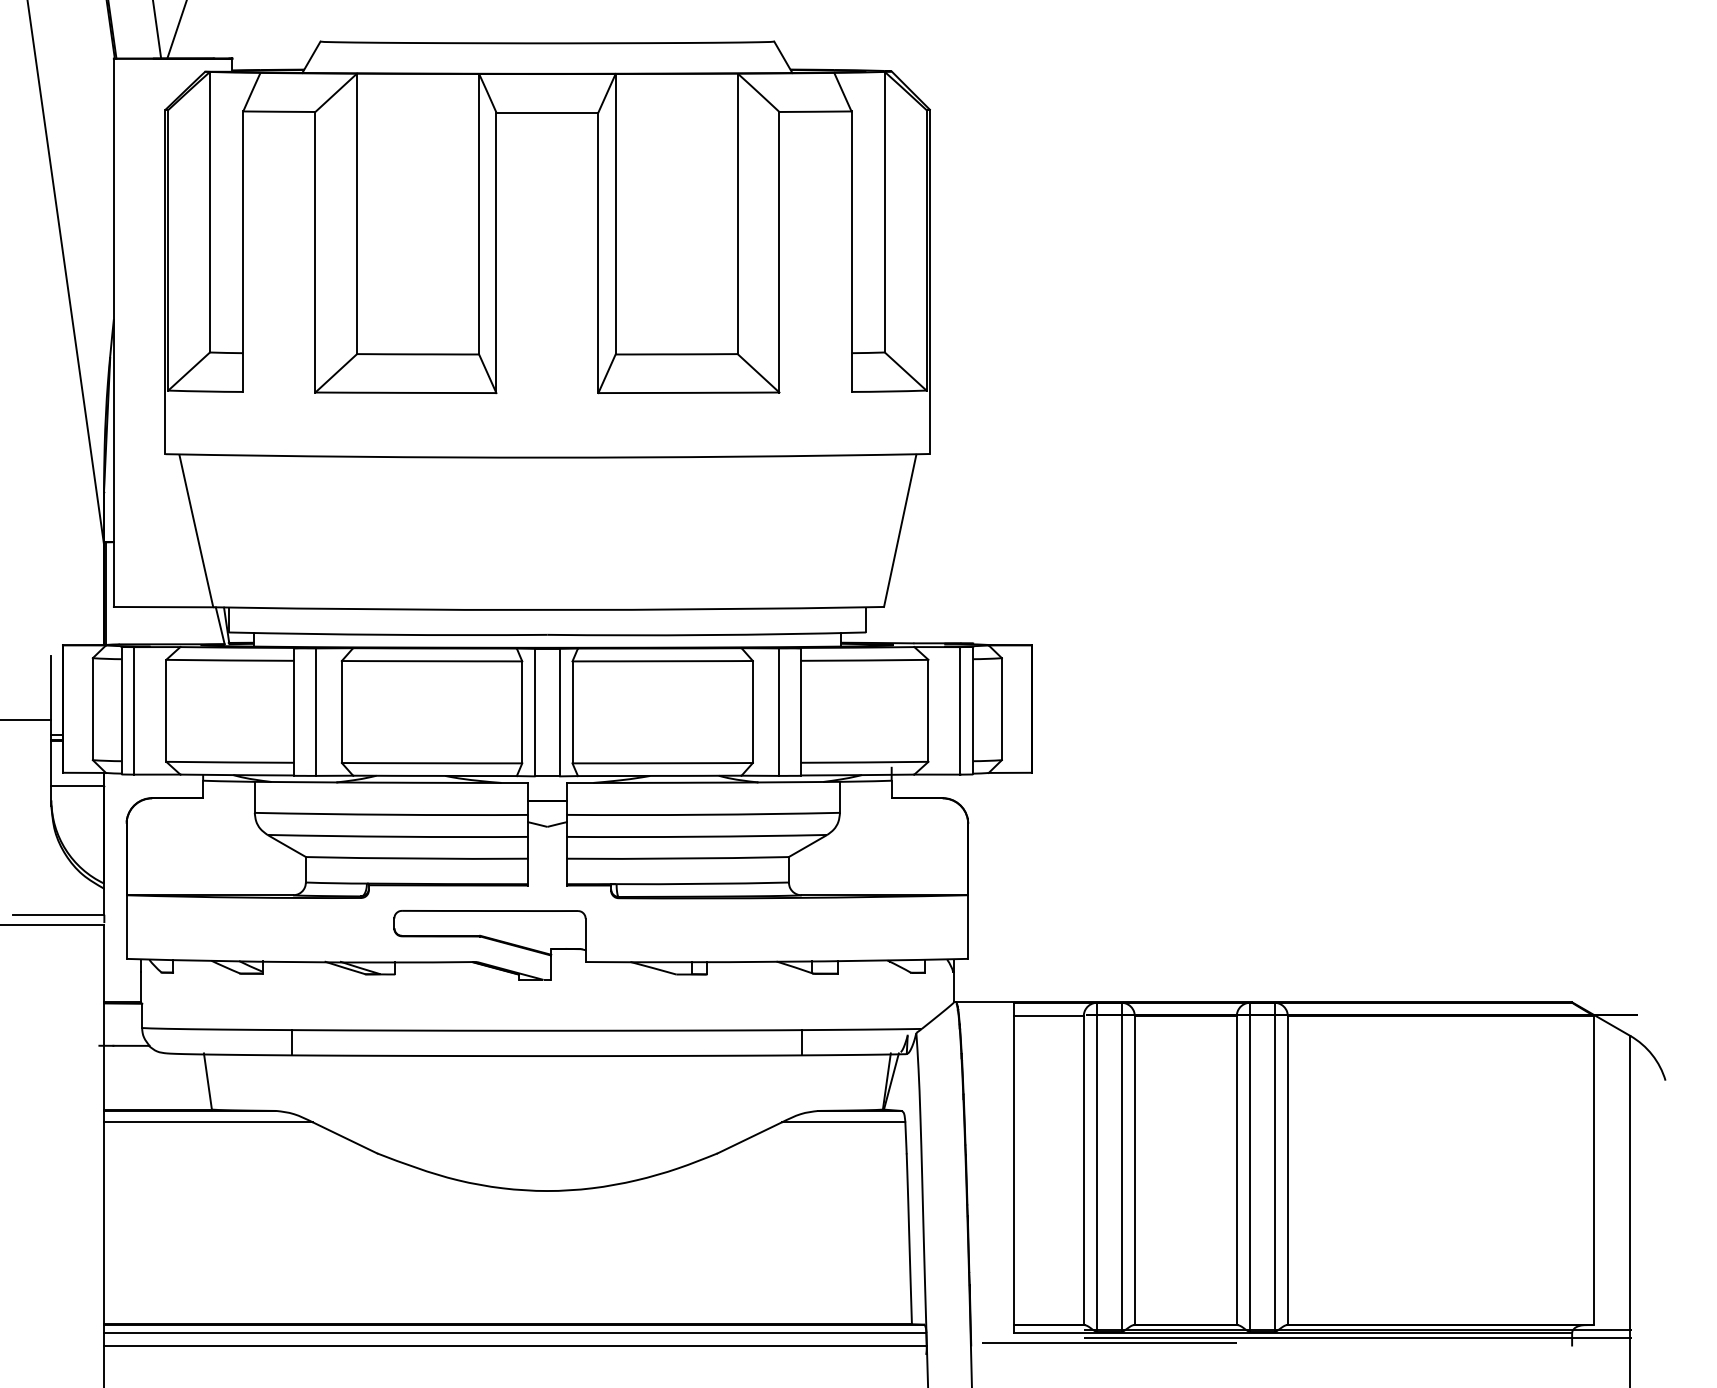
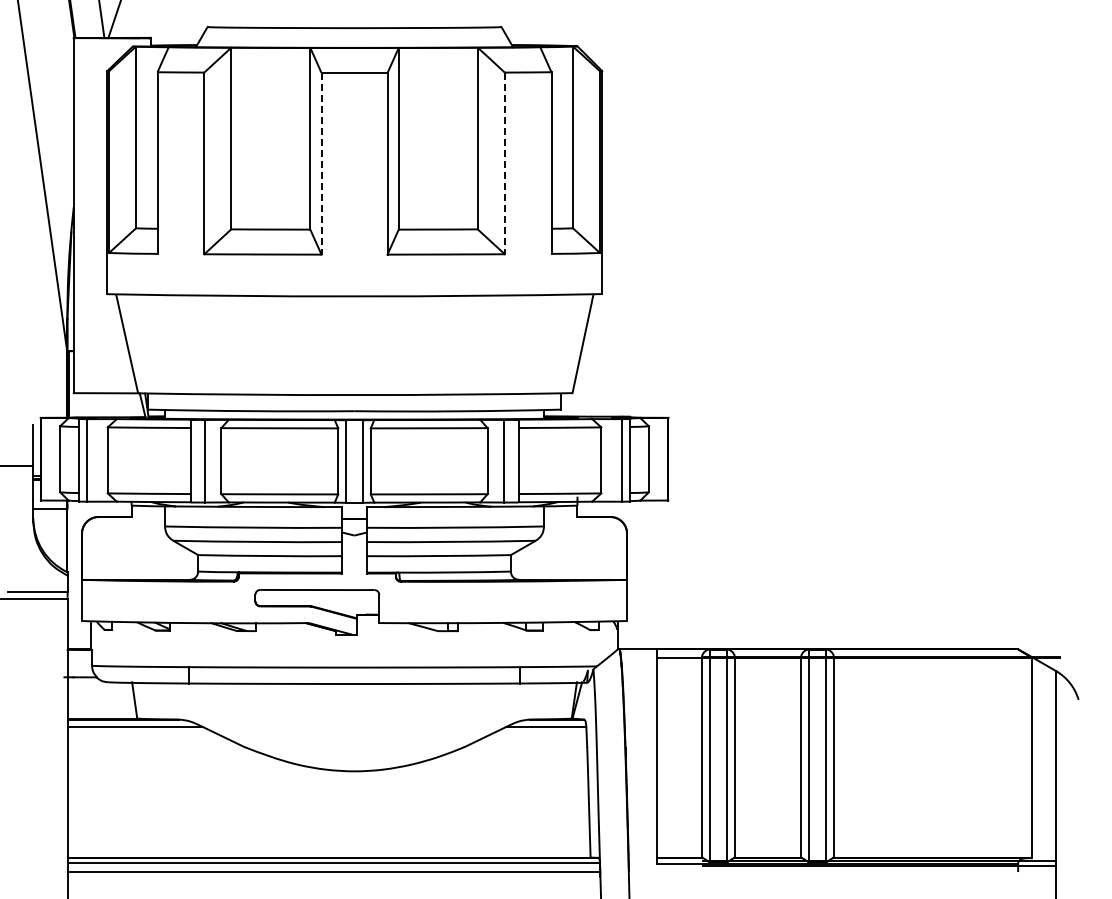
line: (496, 252) -> (321, 163), solid -> dashed
line: (778, 252) -> (504, 163), solid -> dashed
line: (1107, 1342) -> (717, 869), removed

